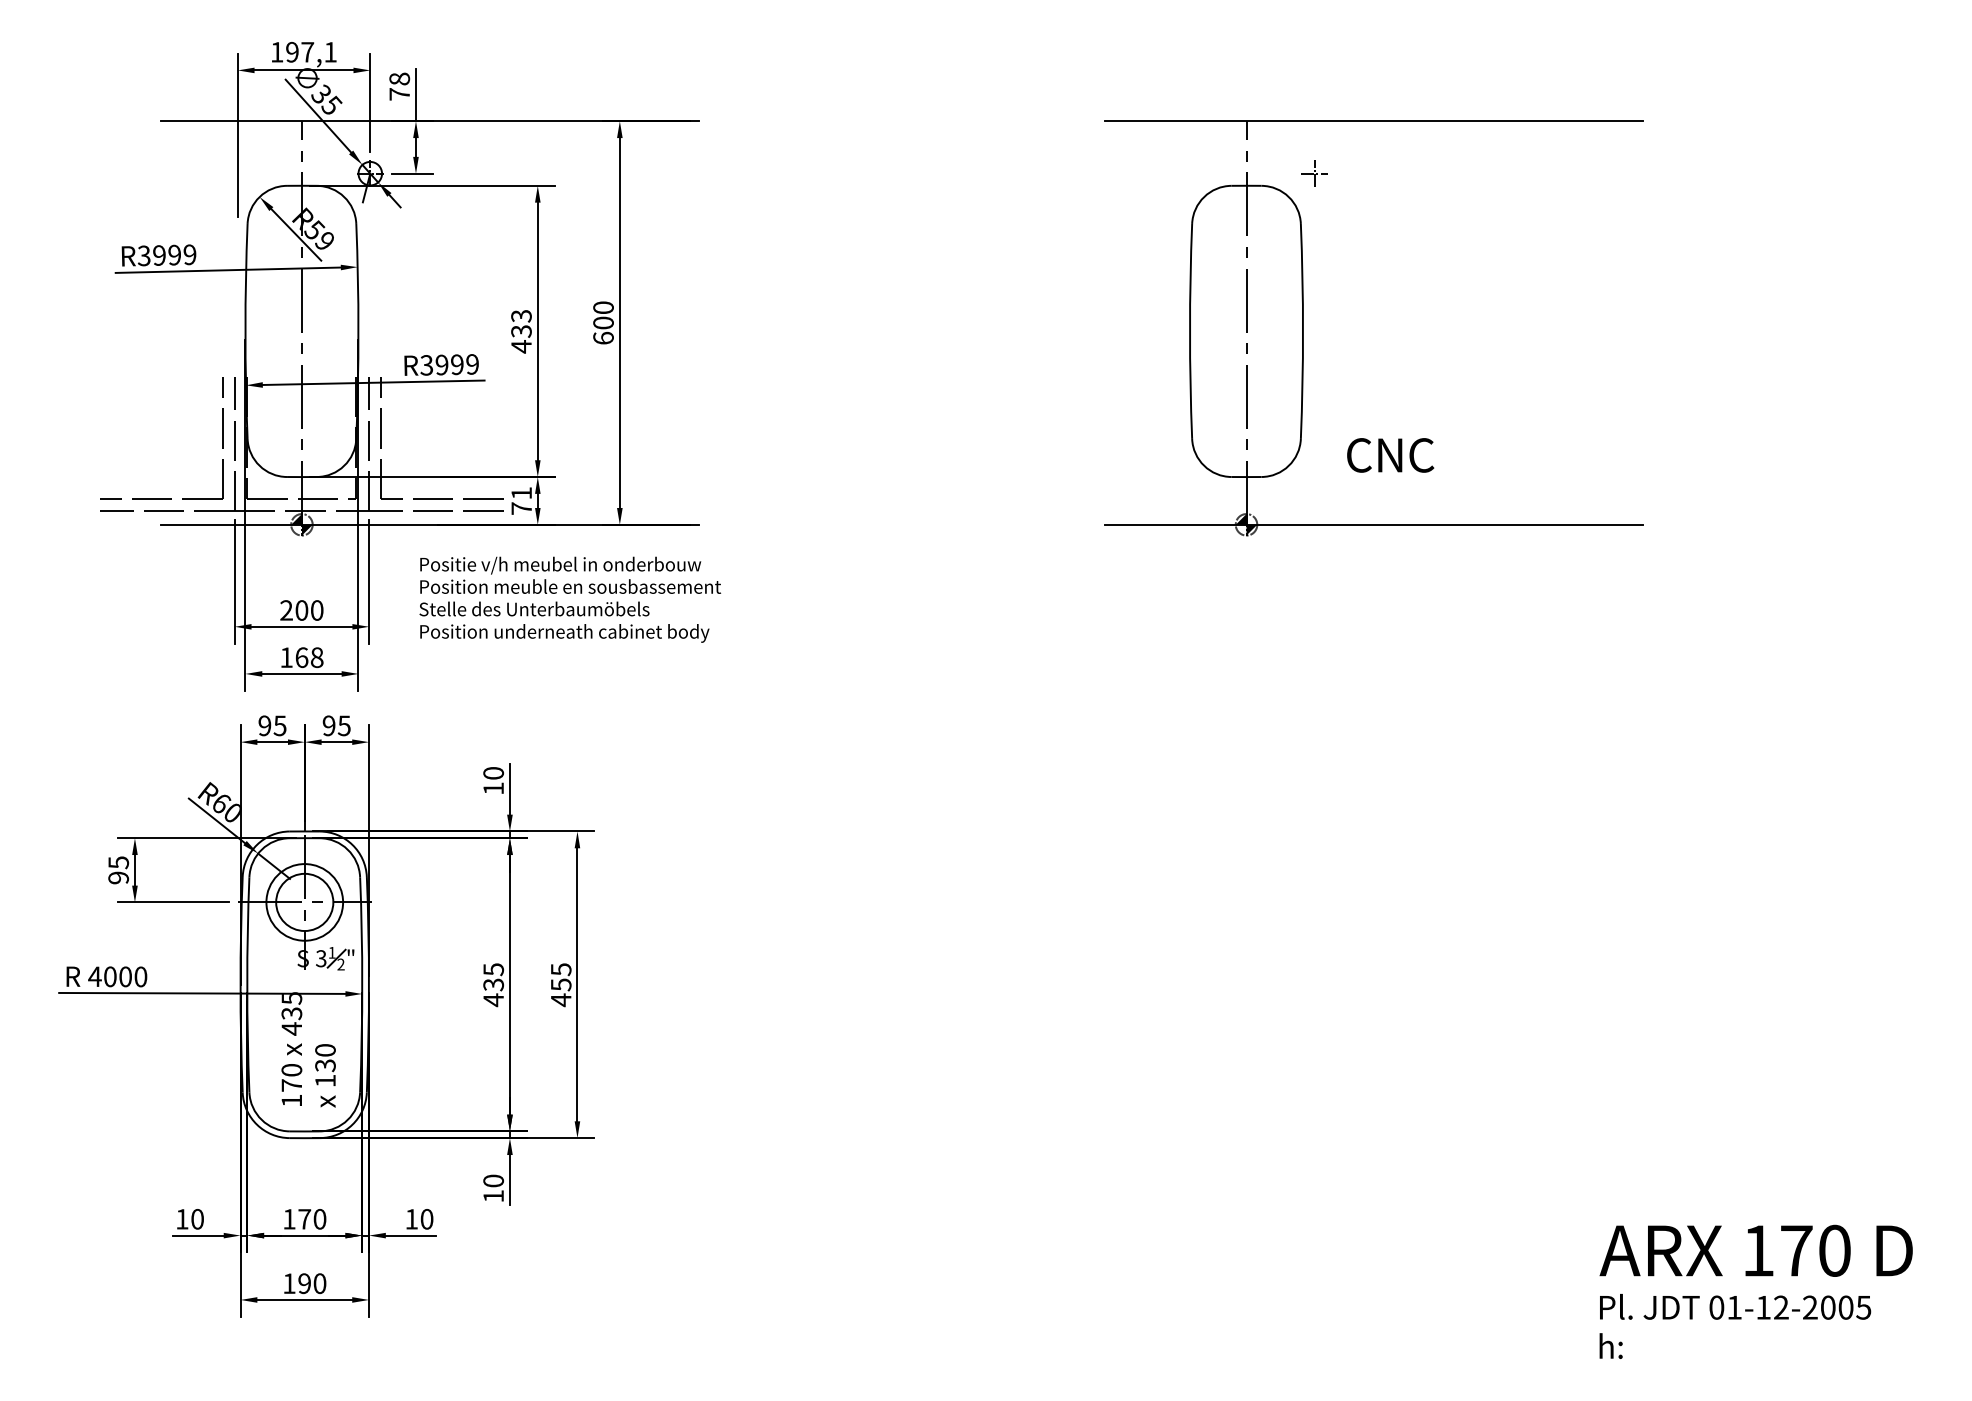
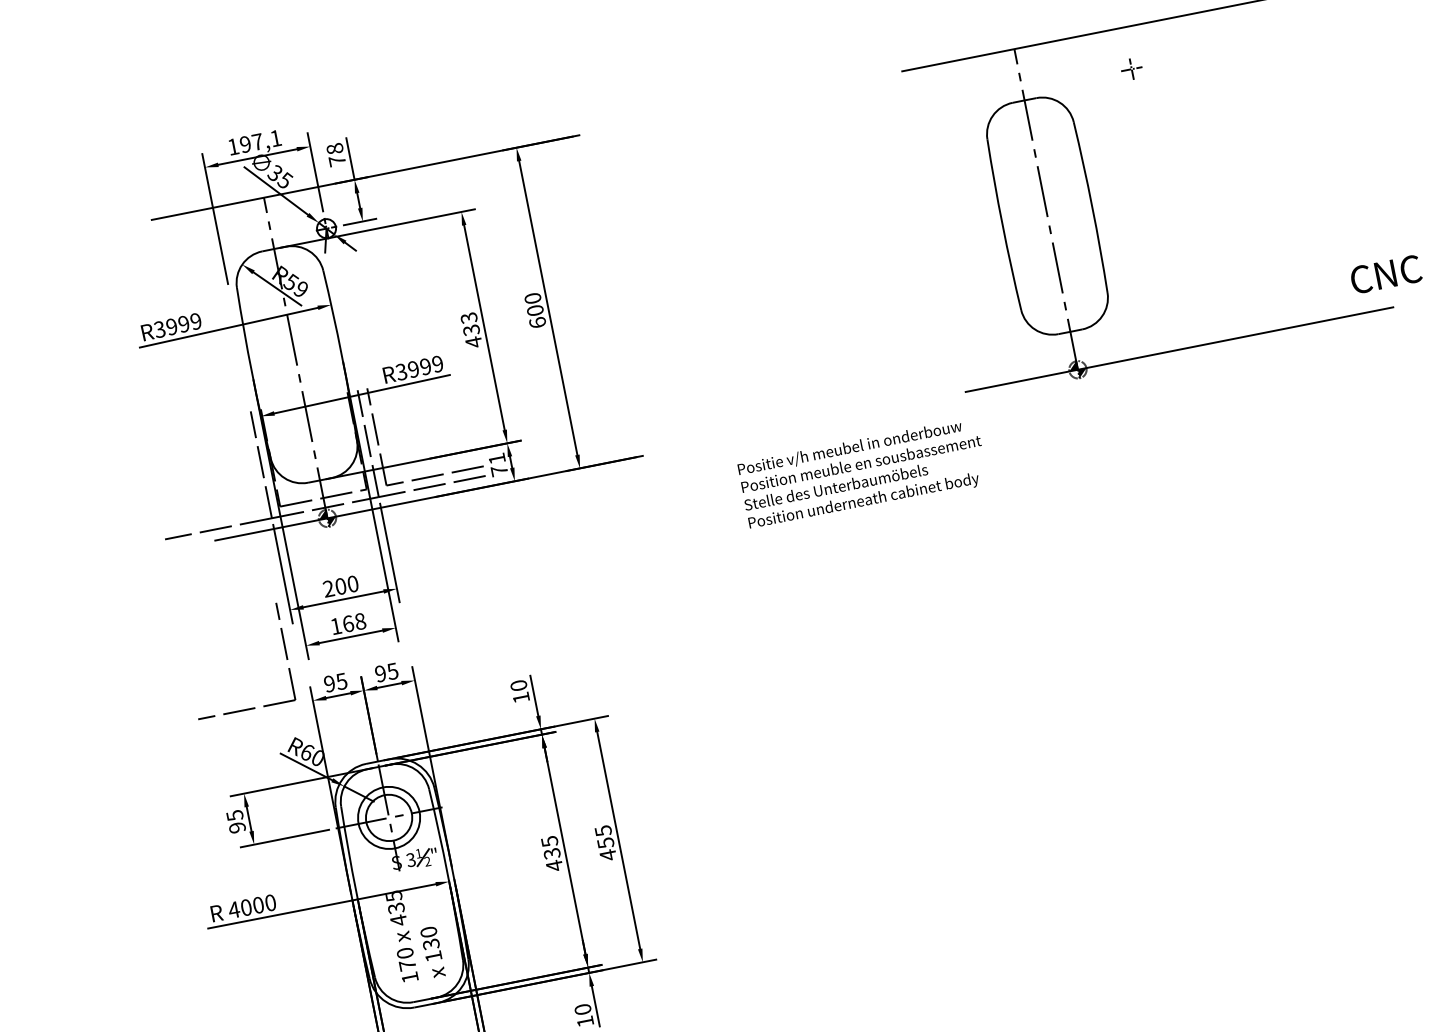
part: (1314, 173) -> (1131, 69), moved
text: (1390, 455) -> (1386, 274), moved
part: (161, 498) -> (246, 709), moved
text: (570, 599) -> (863, 473), moved

